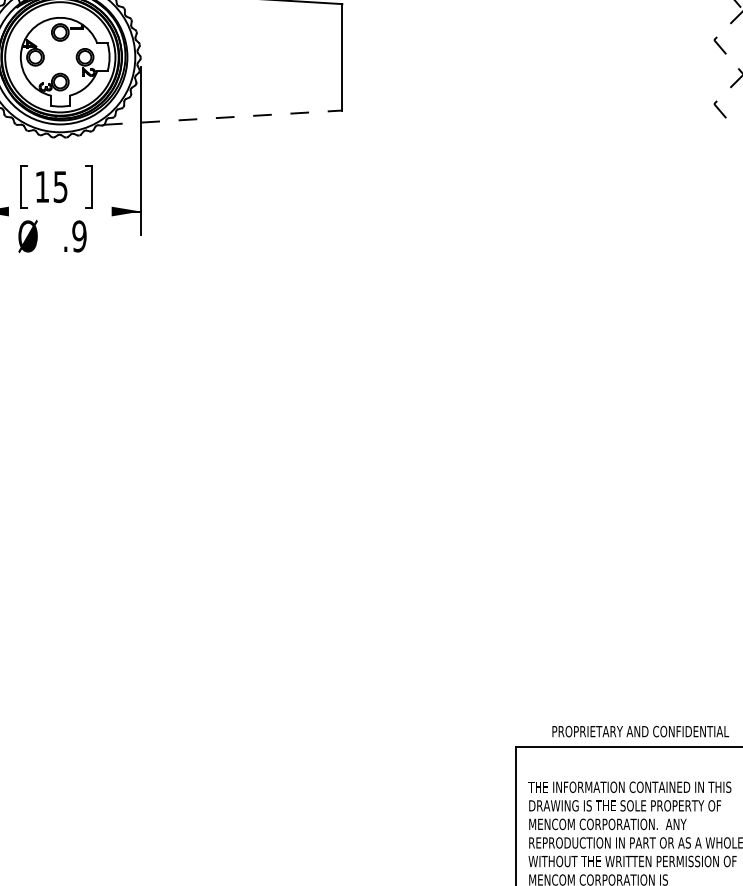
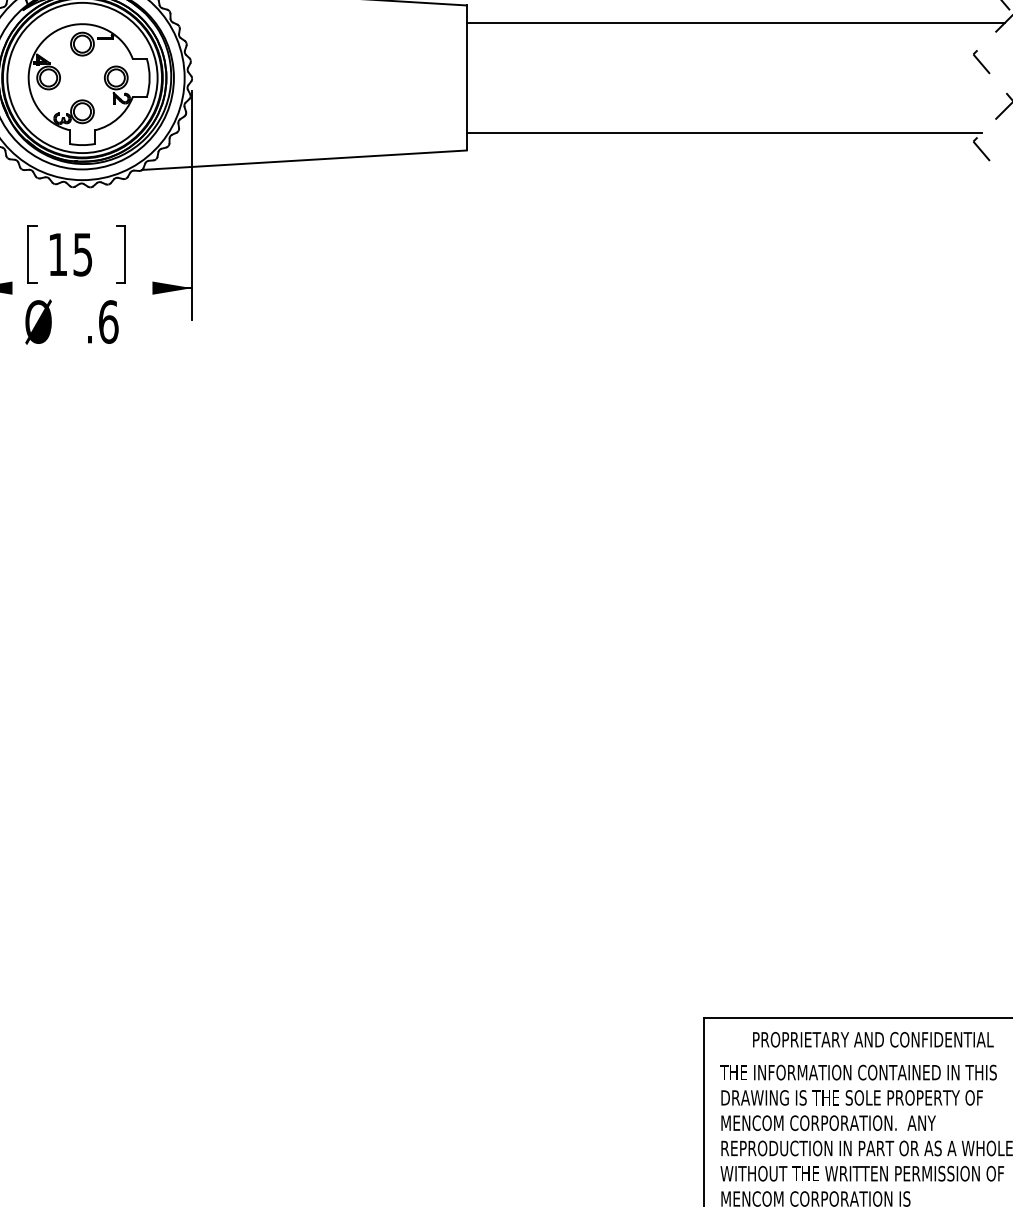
line: (539, 16) -> (735, 22), added
line: (530, 98) -> (723, 133), added
line: (223, 117) -> (304, 160), dashed -> solid
text: (79, 236) -> (108, 321), .9 -> .6
text: (640, 731) -> (873, 1039), moved

